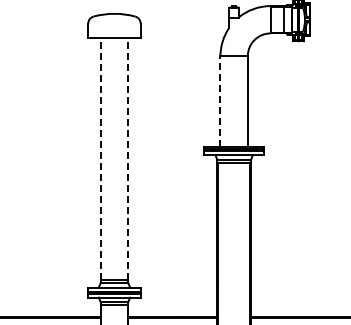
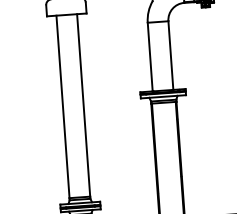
line: (220, 101) -> (150, 56), dashed -> solid
line: (100, 159) -> (62, 107), dashed -> solid
line: (128, 159) -> (83, 105), dashed -> solid

